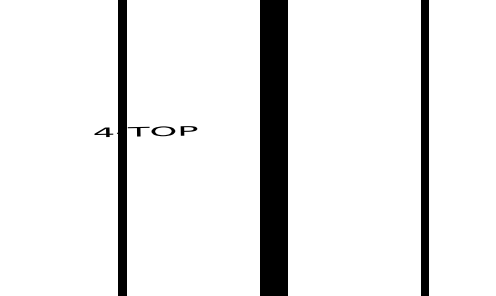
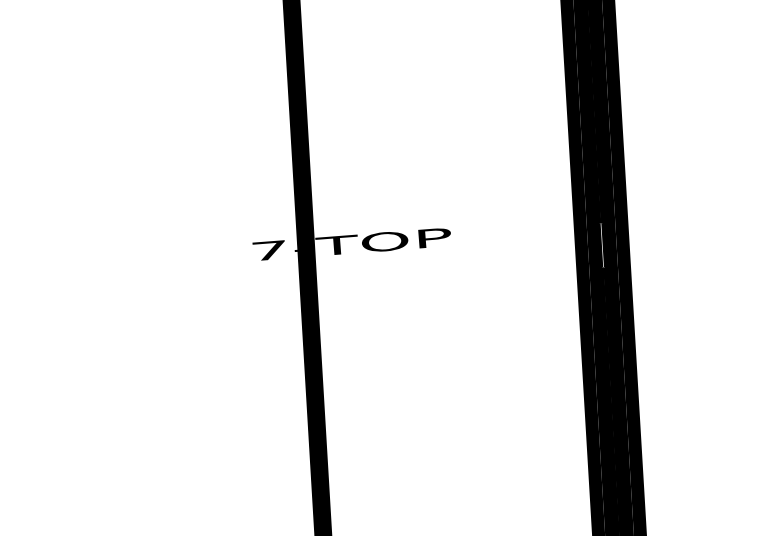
text: (103, 132) -> (268, 251), 4-TOP -> 7-TOP

